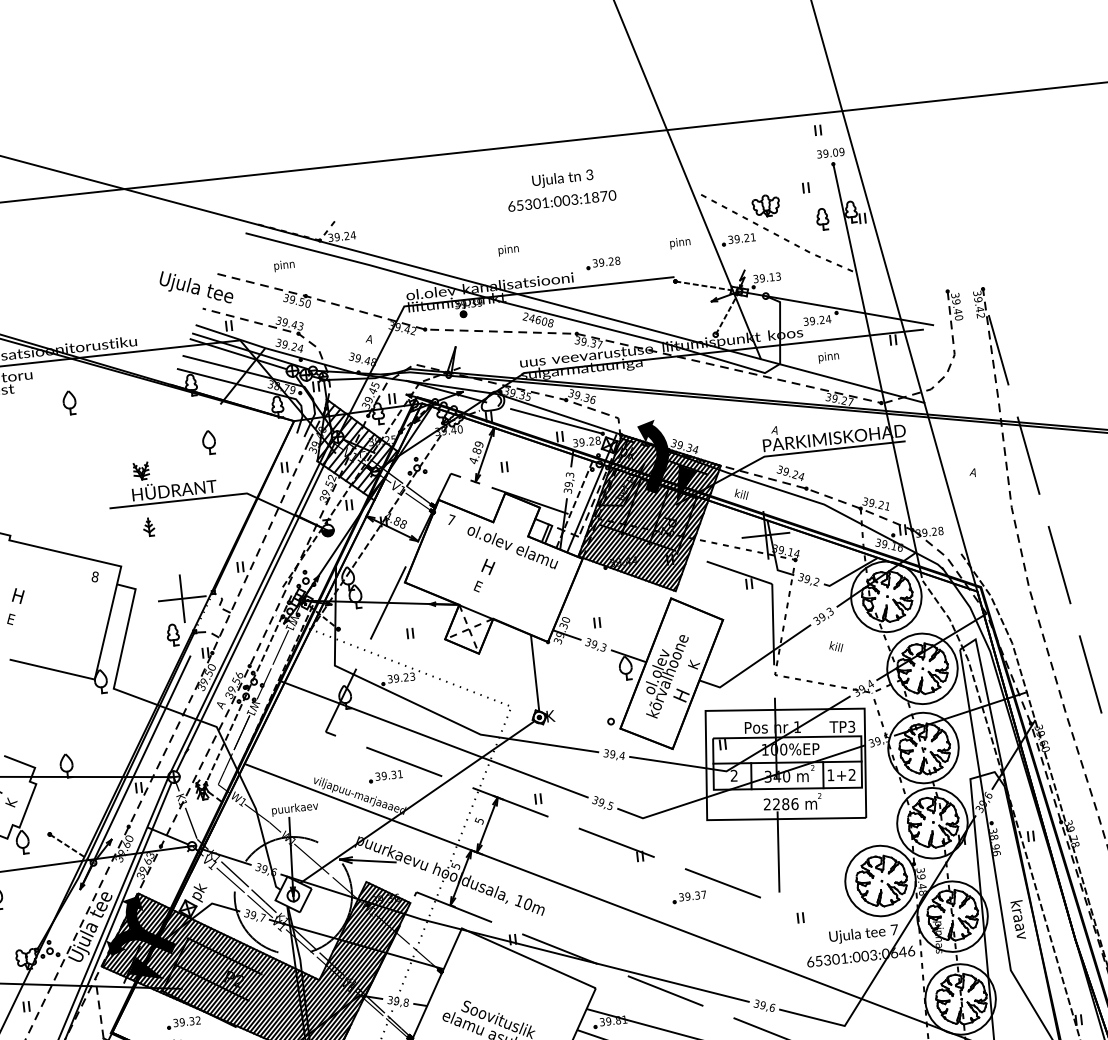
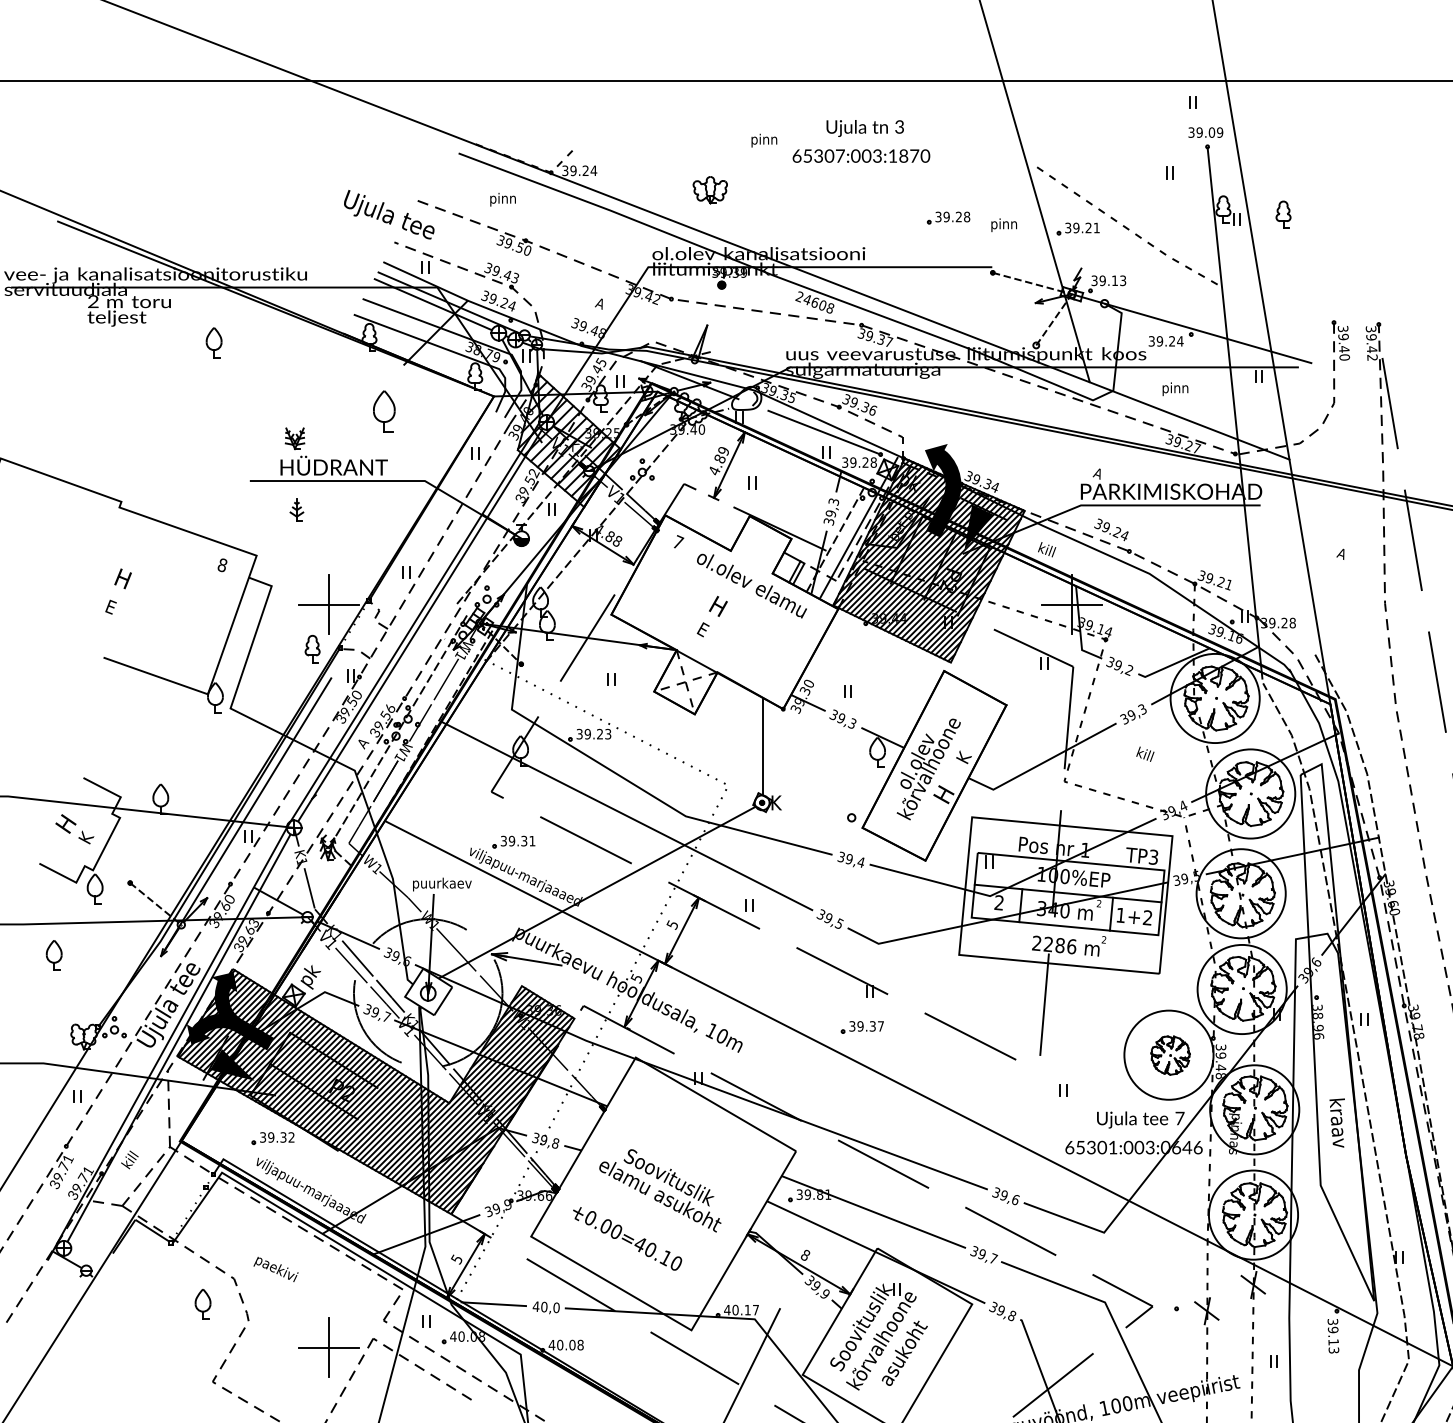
text: (545, 202) -> (840, 155), 65301:003:1870 -> 65307:003:1870
part: (765, 206) -> (709, 190), moved
part: (822, 219) -> (1283, 214), moved
text: (508, 250) -> (764, 140), moved
part: (603, 262) -> (948, 217), moved
part: (208, 442) -> (383, 411), size x1.4
part: (385, 776) -> (513, 841), moved
part: (881, 881) -> (1170, 1055), size x0.6
part: (688, 897) -> (861, 1027), moved

